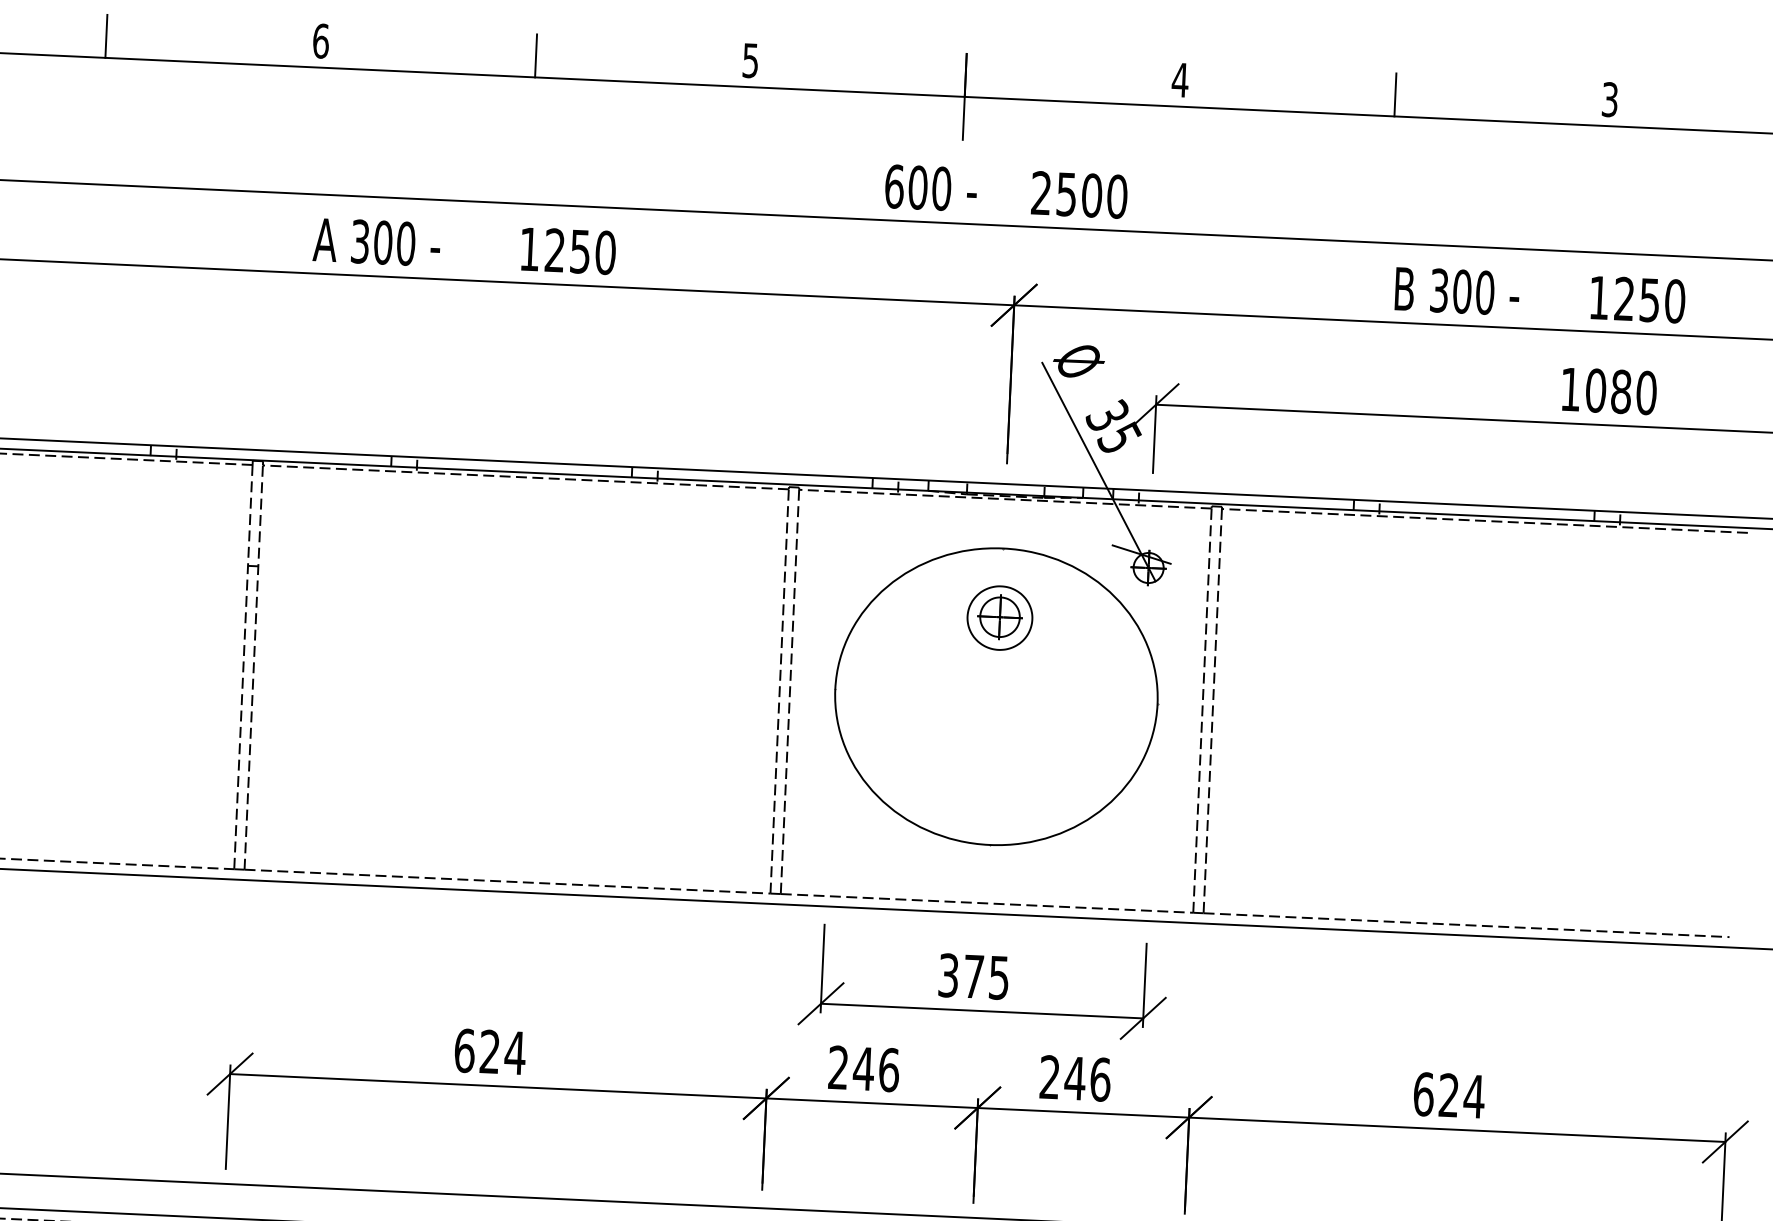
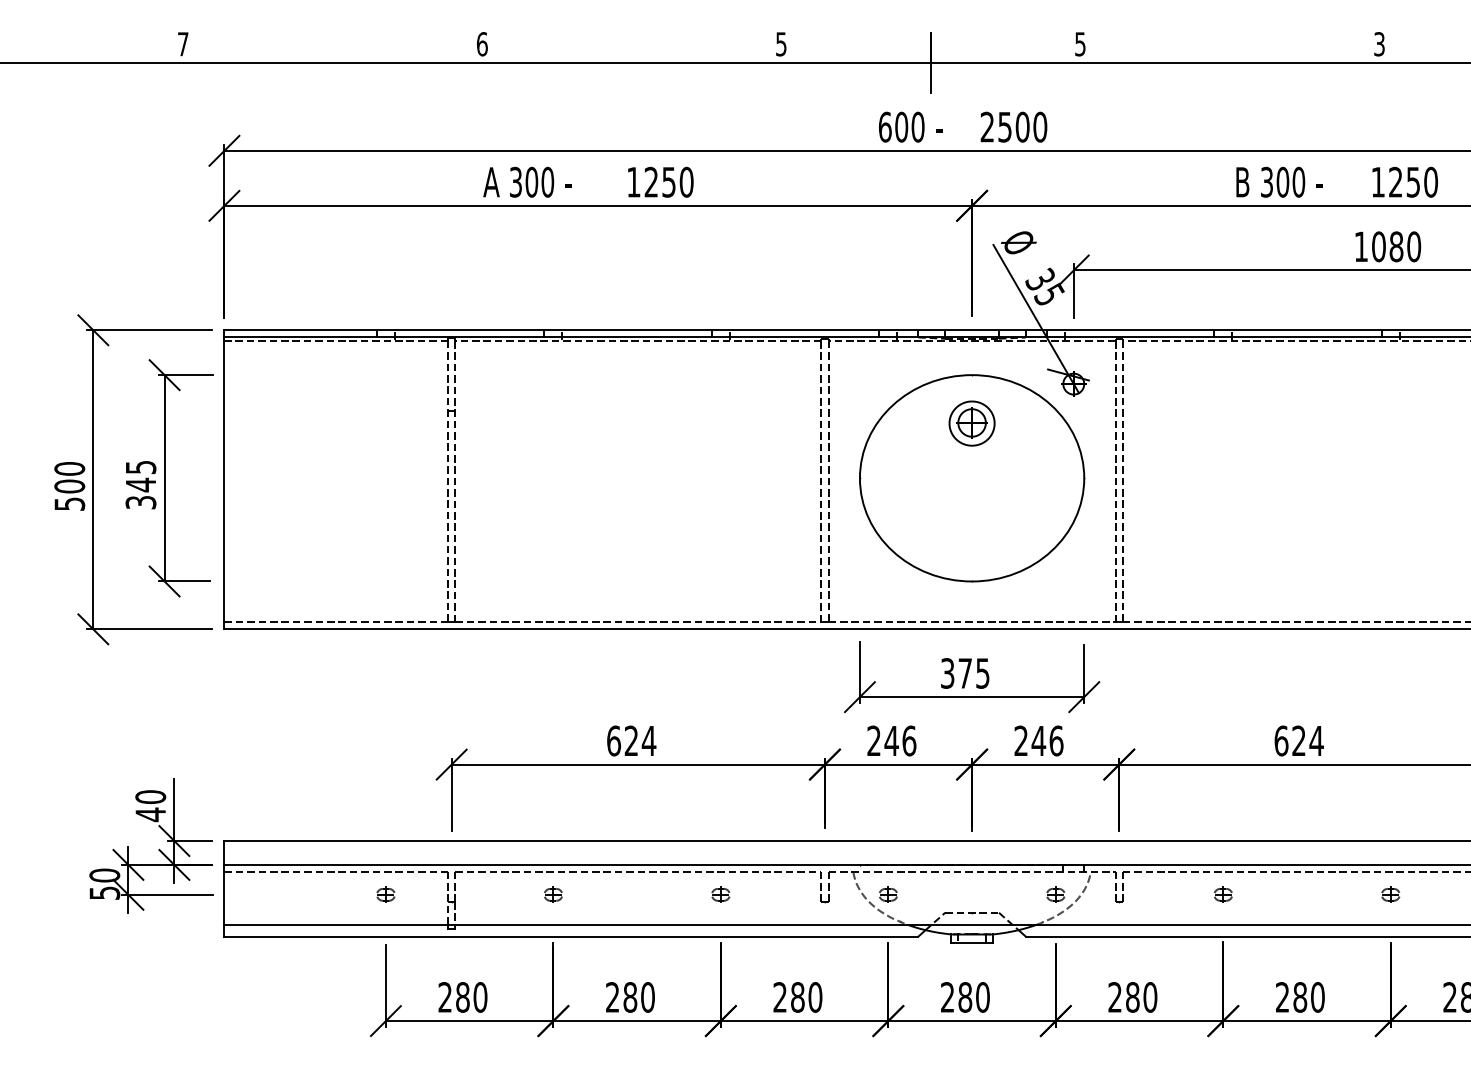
line: (107, 36) -> (333, 47), removed
line: (536, 55) -> (632, 47), removed
text: (1180, 80) -> (1080, 44), 4 -> 5
line: (1395, 94) -> (1230, 47), removed

